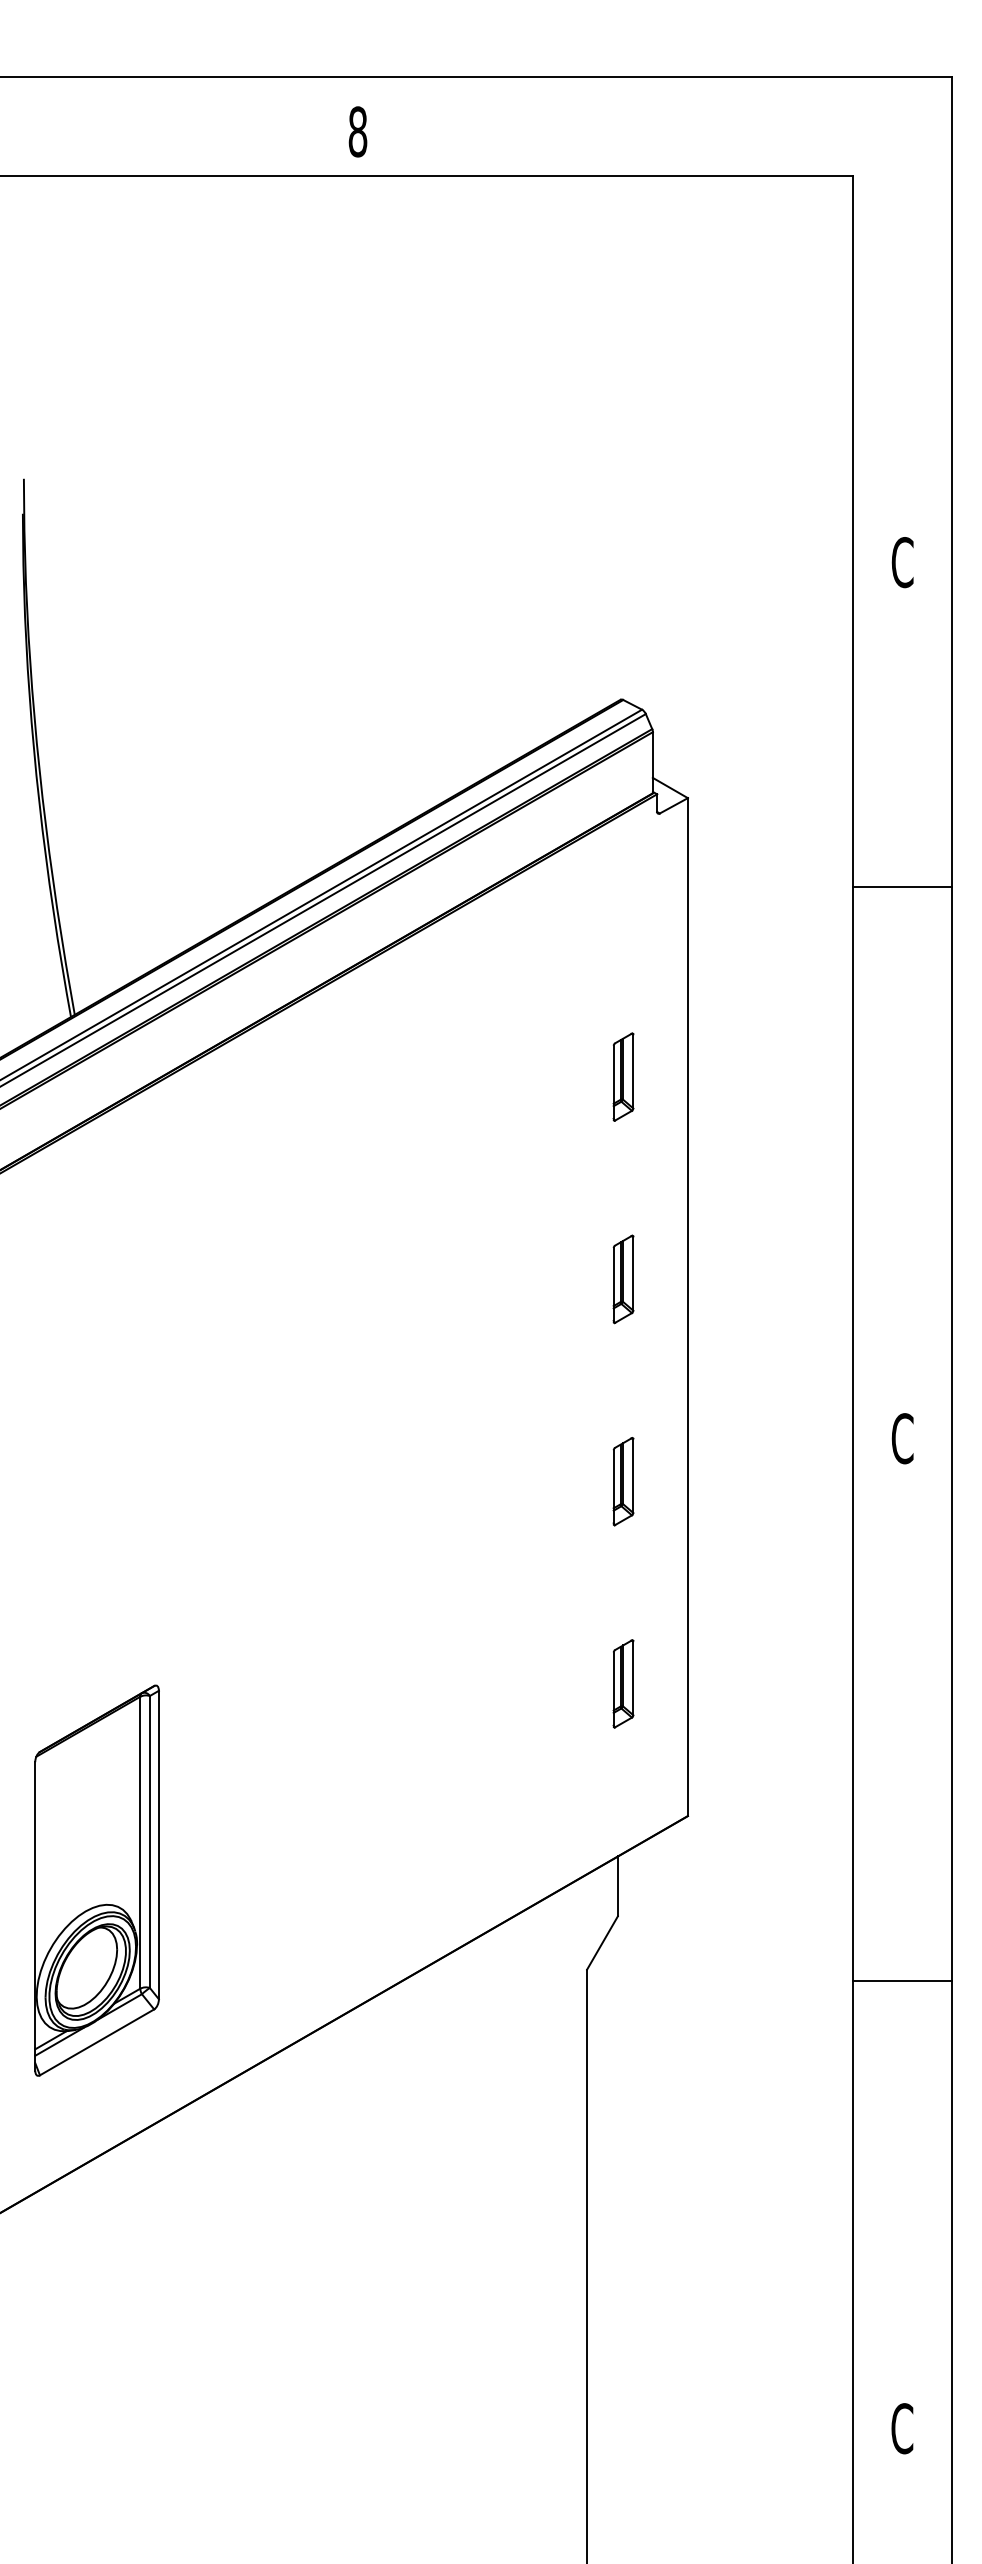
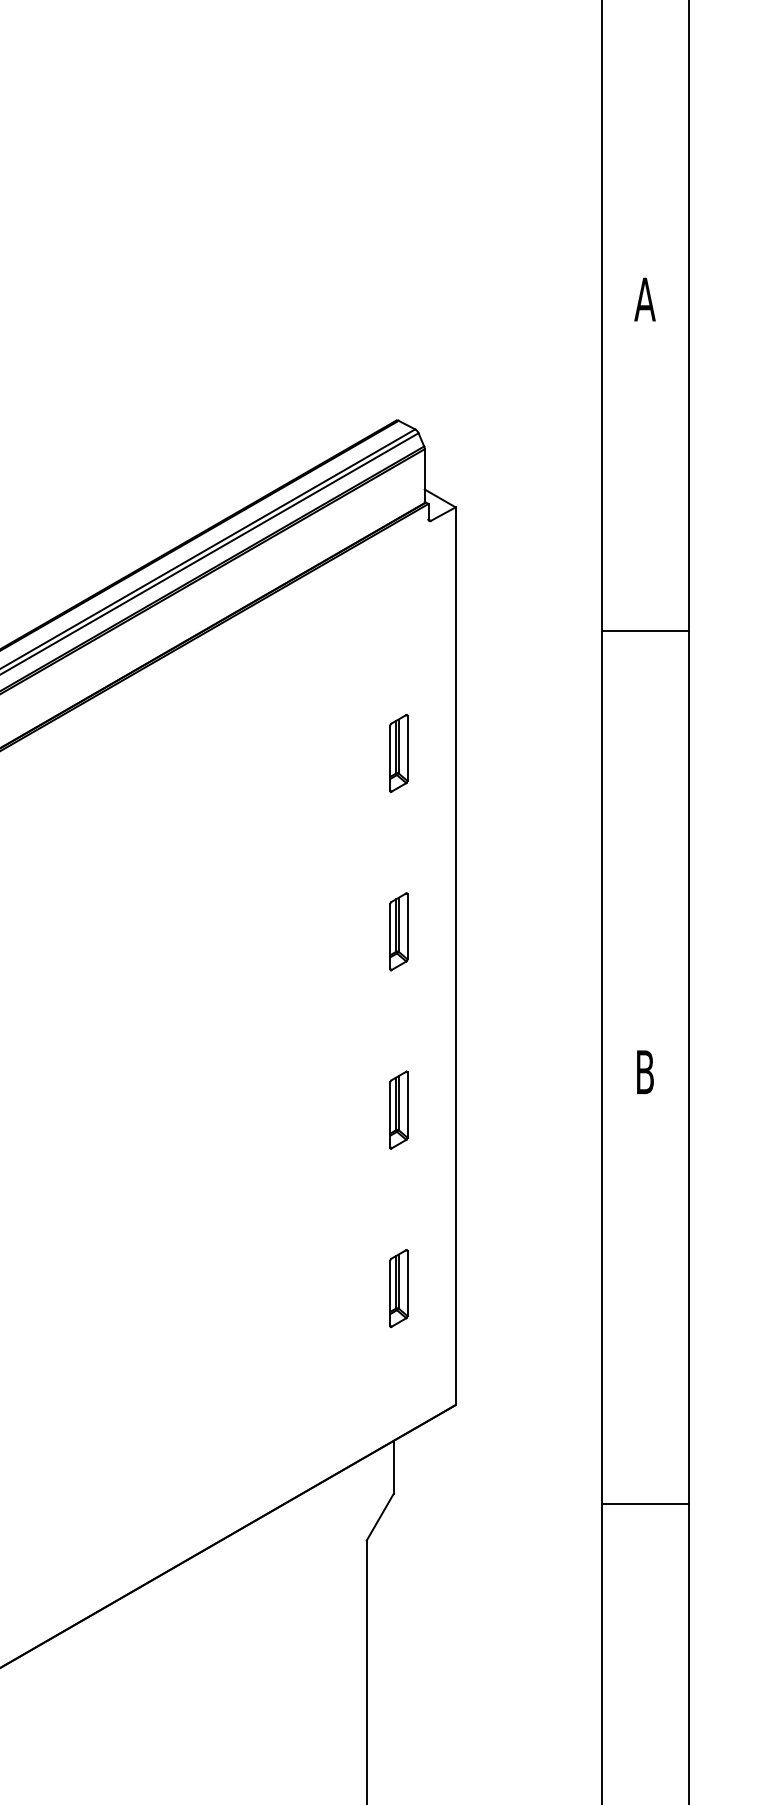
text: (902, 562) -> (644, 299), C -> A
line: (902, 887) -> (644, 631), moved
text: (902, 1438) -> (644, 1072), C -> B
line: (902, 1981) -> (644, 1504), moved

